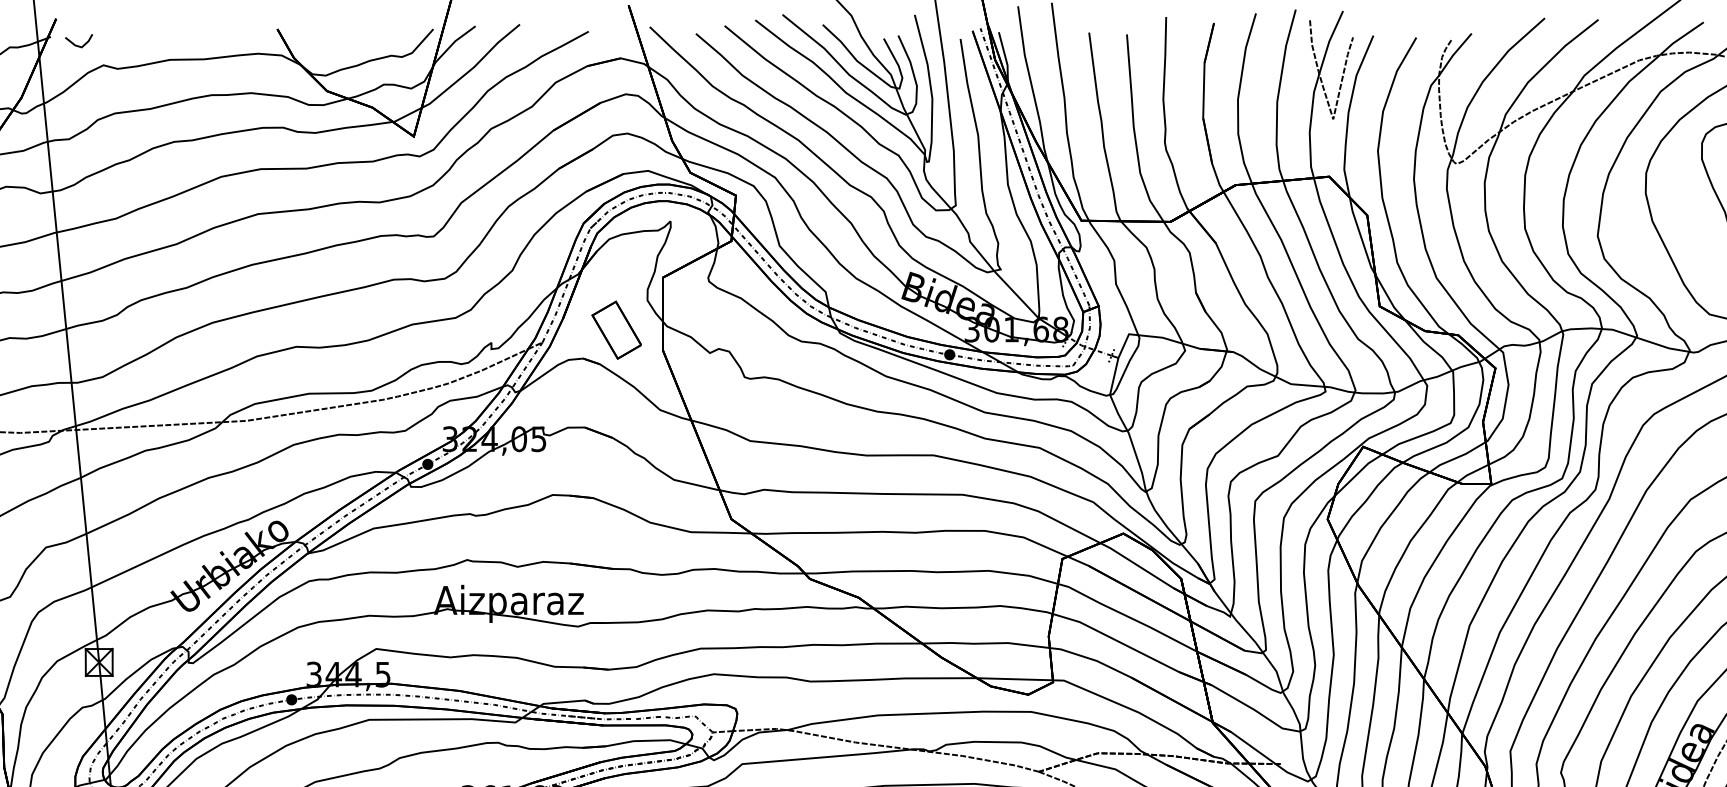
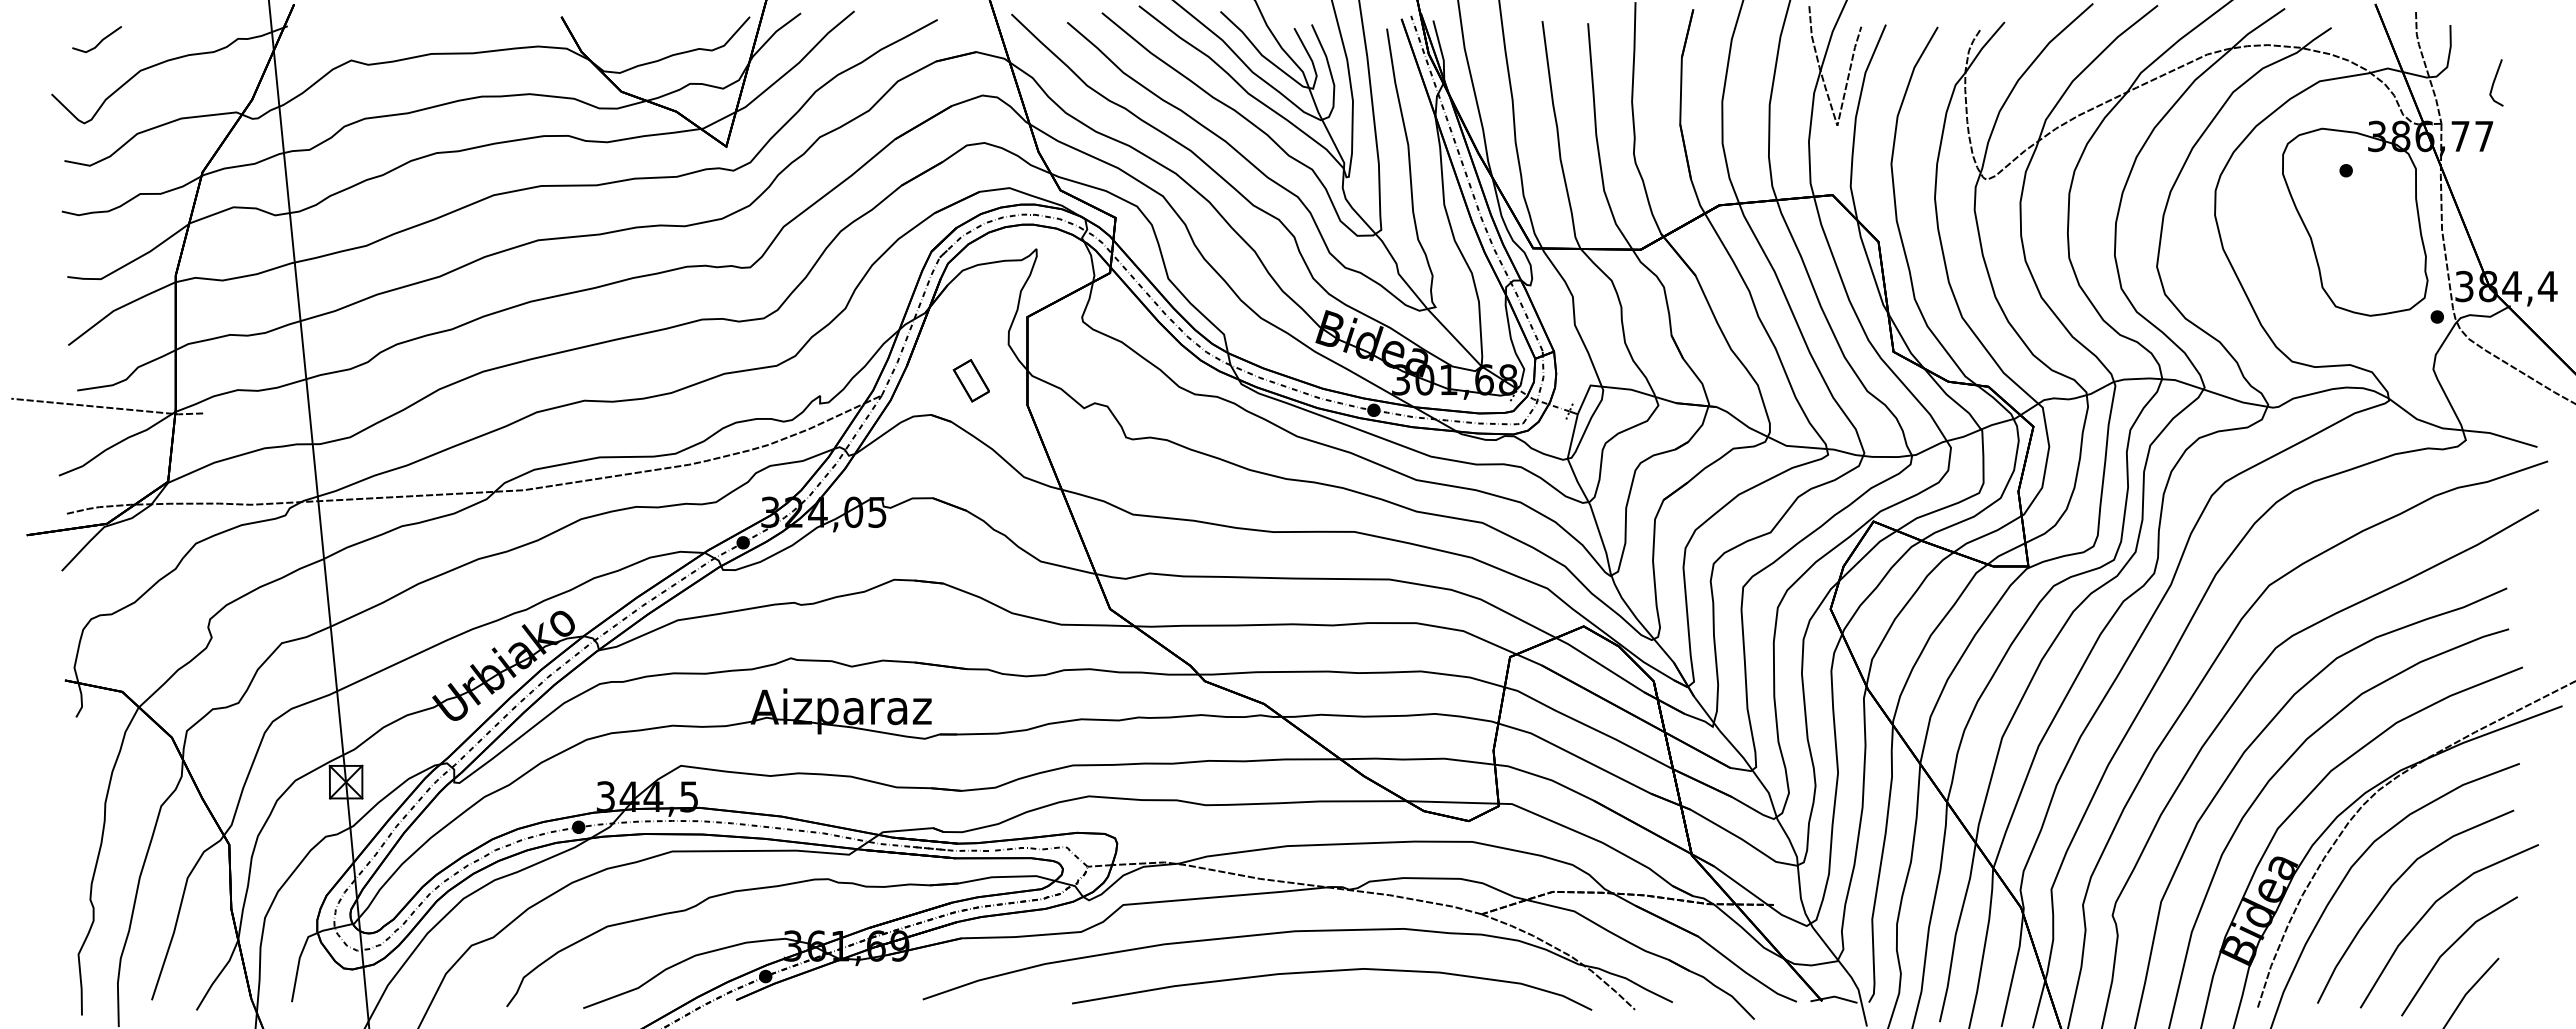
line: (78, 45) -> (321, 36), removed
part: (616, 330) -> (971, 380), size x0.6

